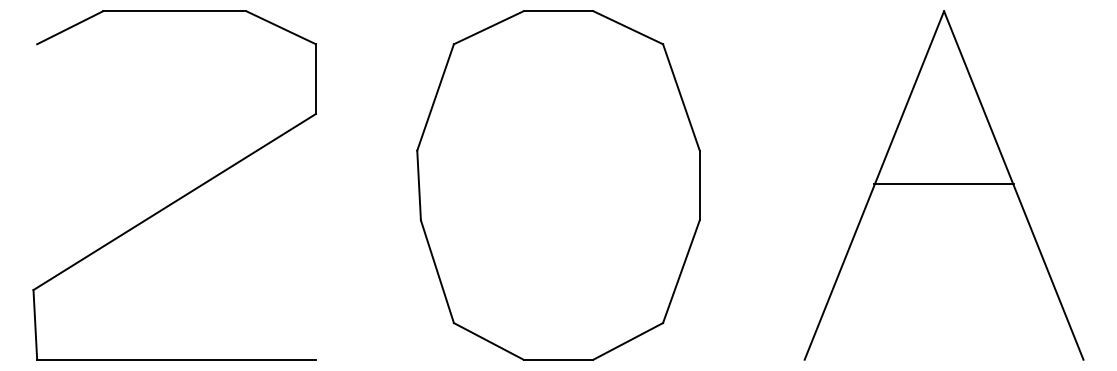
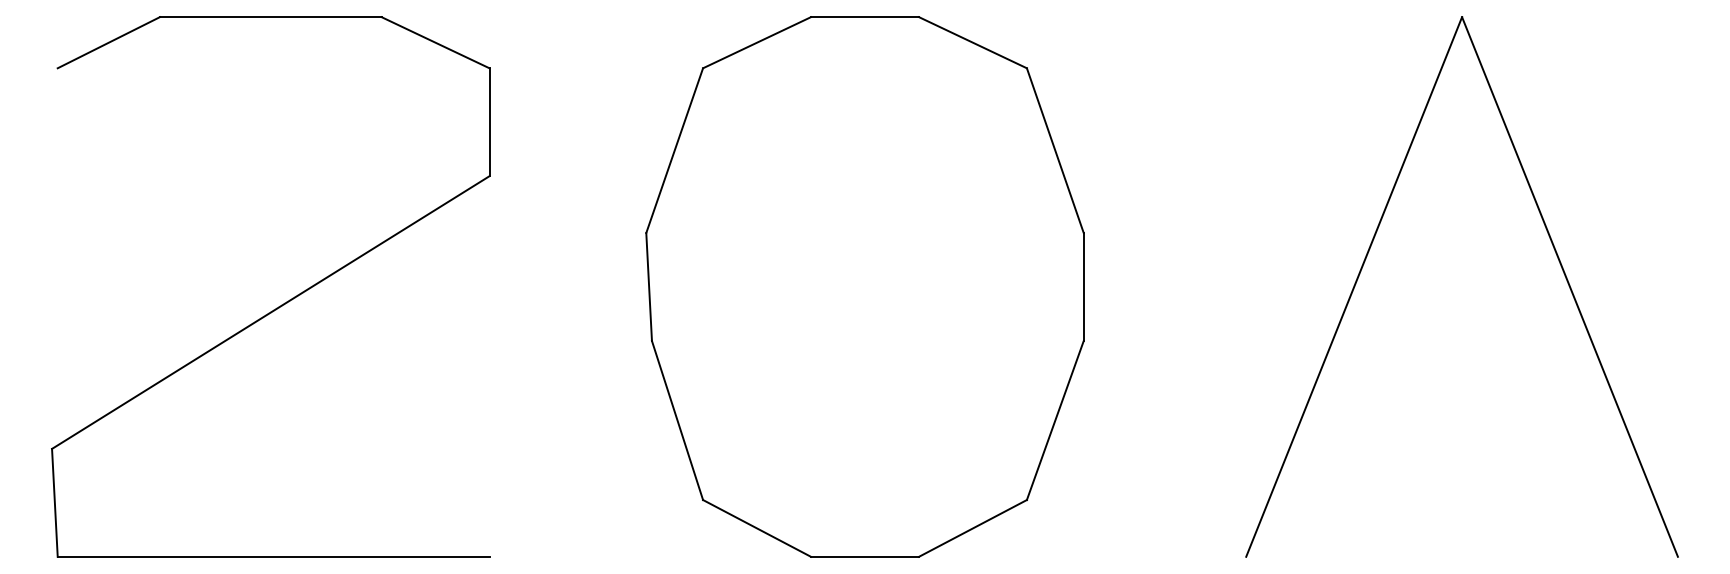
line: (943, 183) -> (1461, 283), removed

